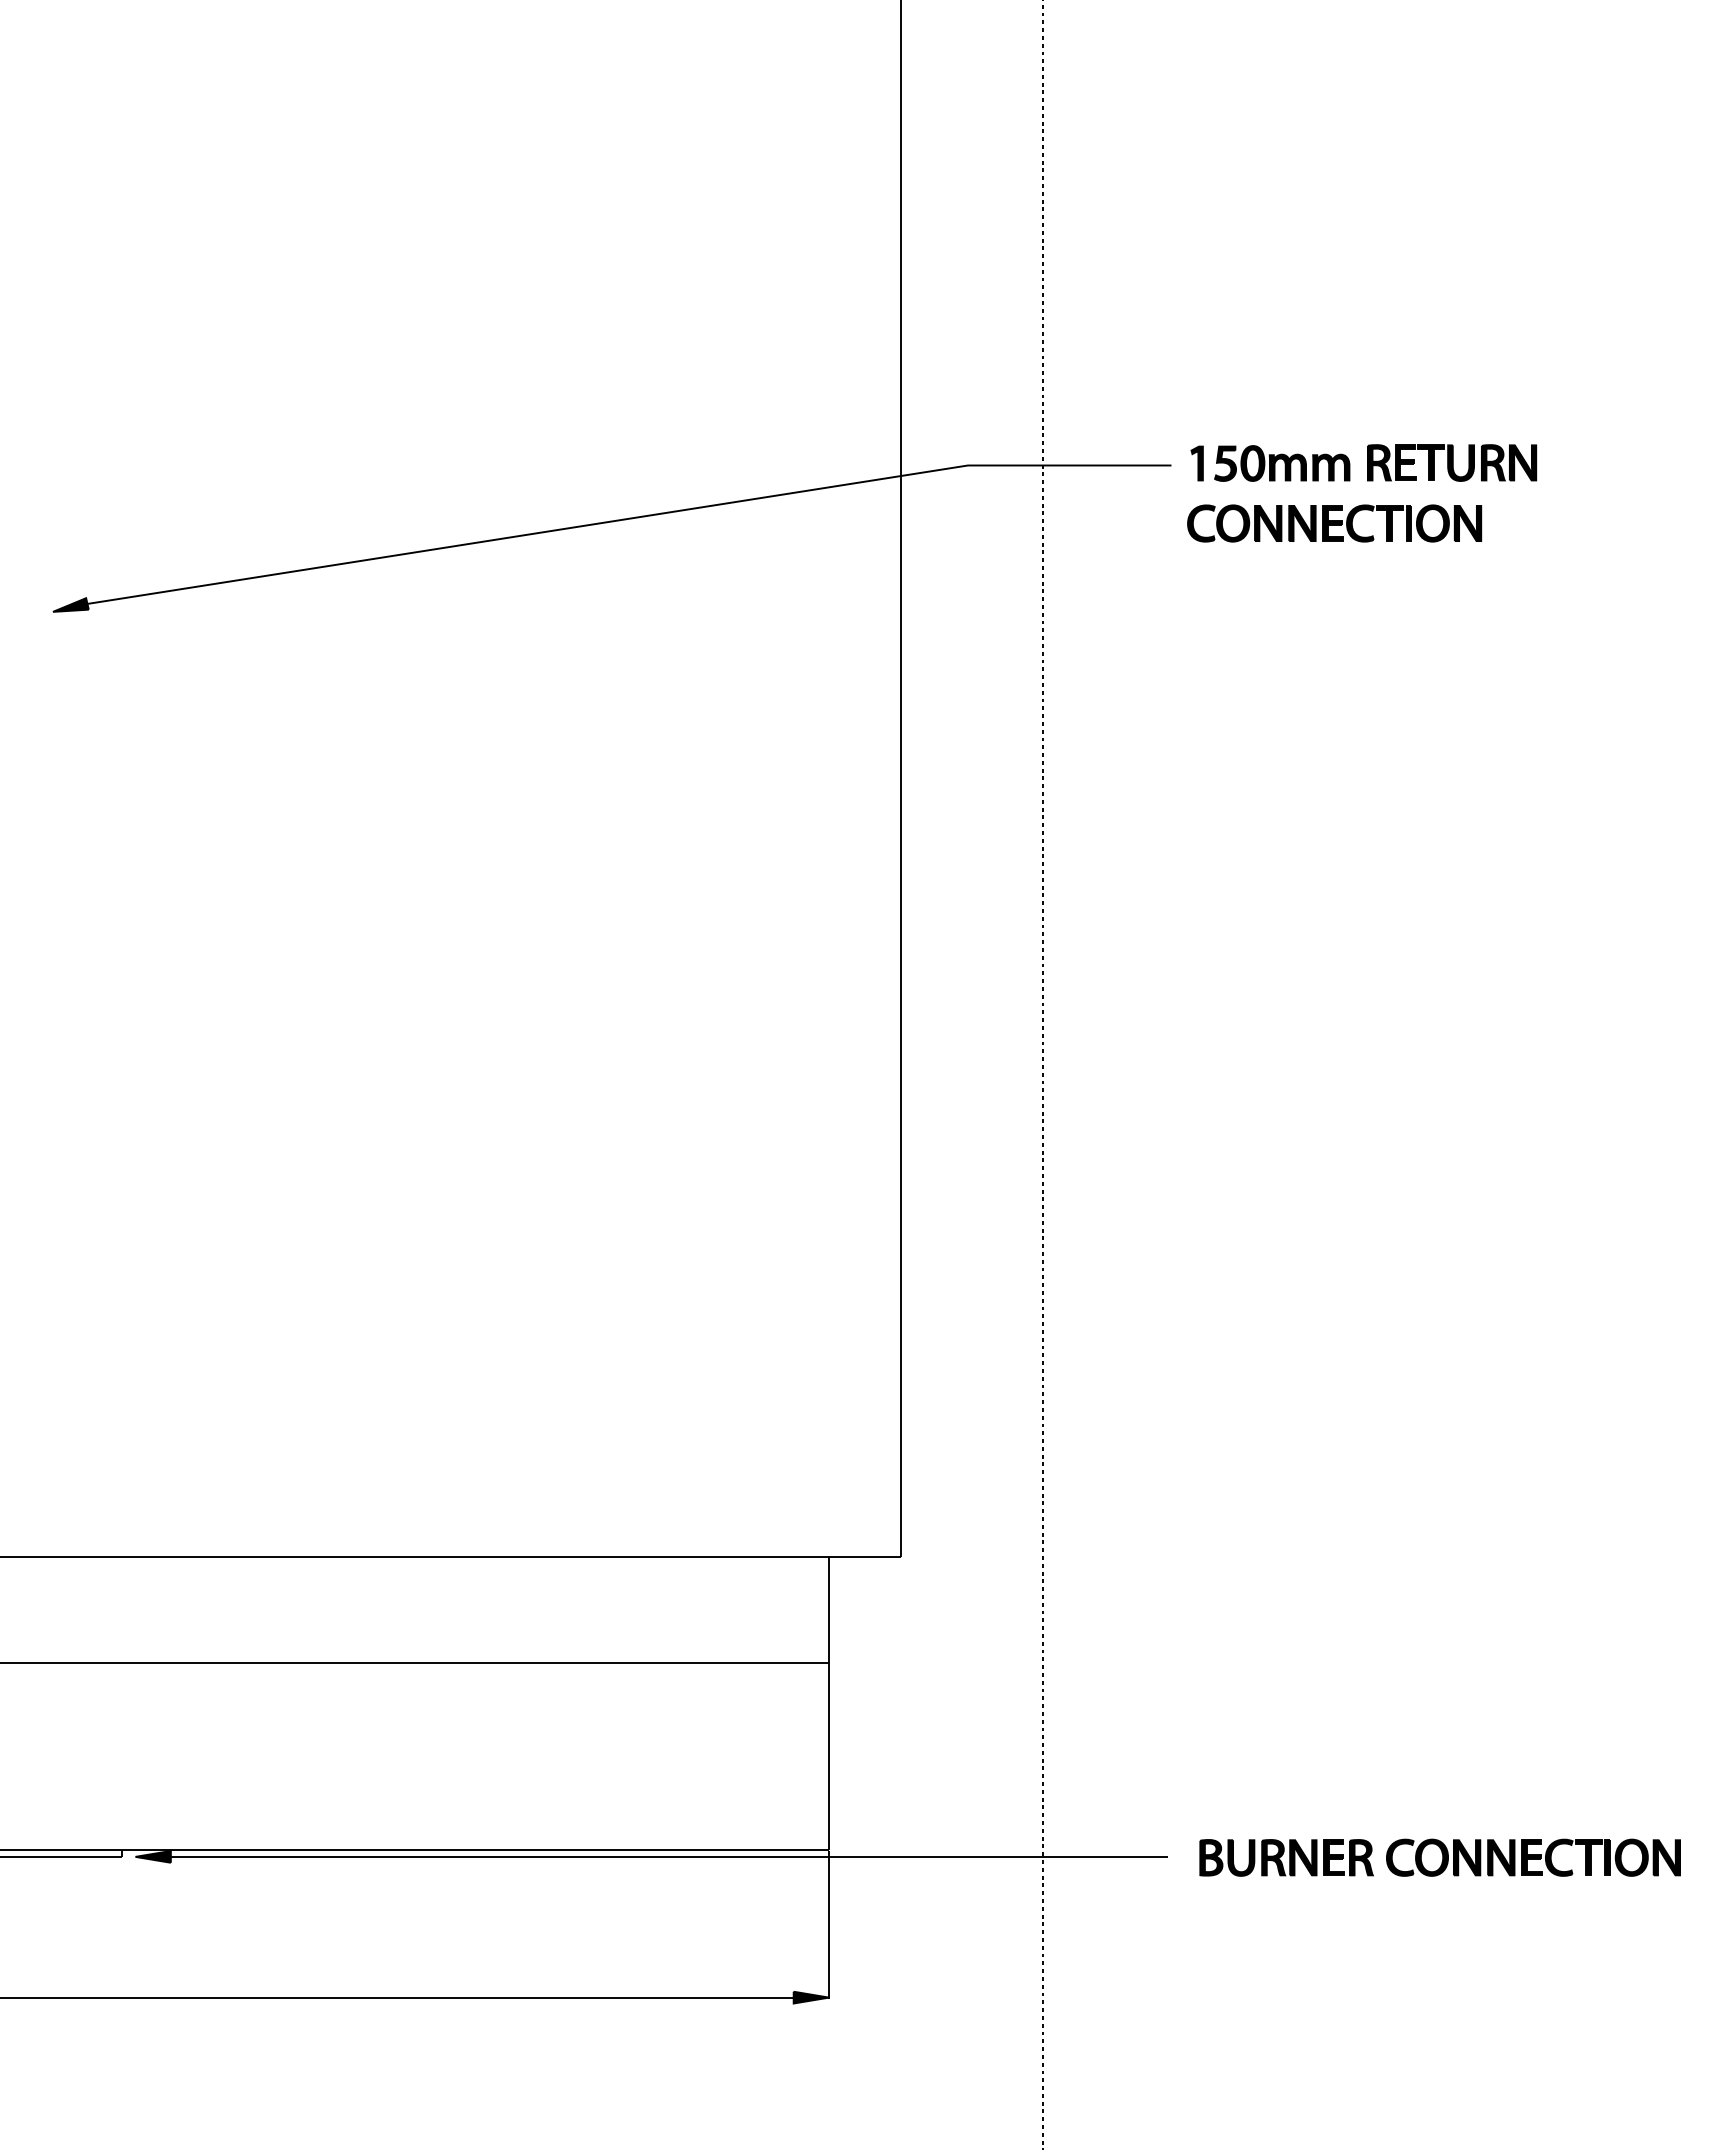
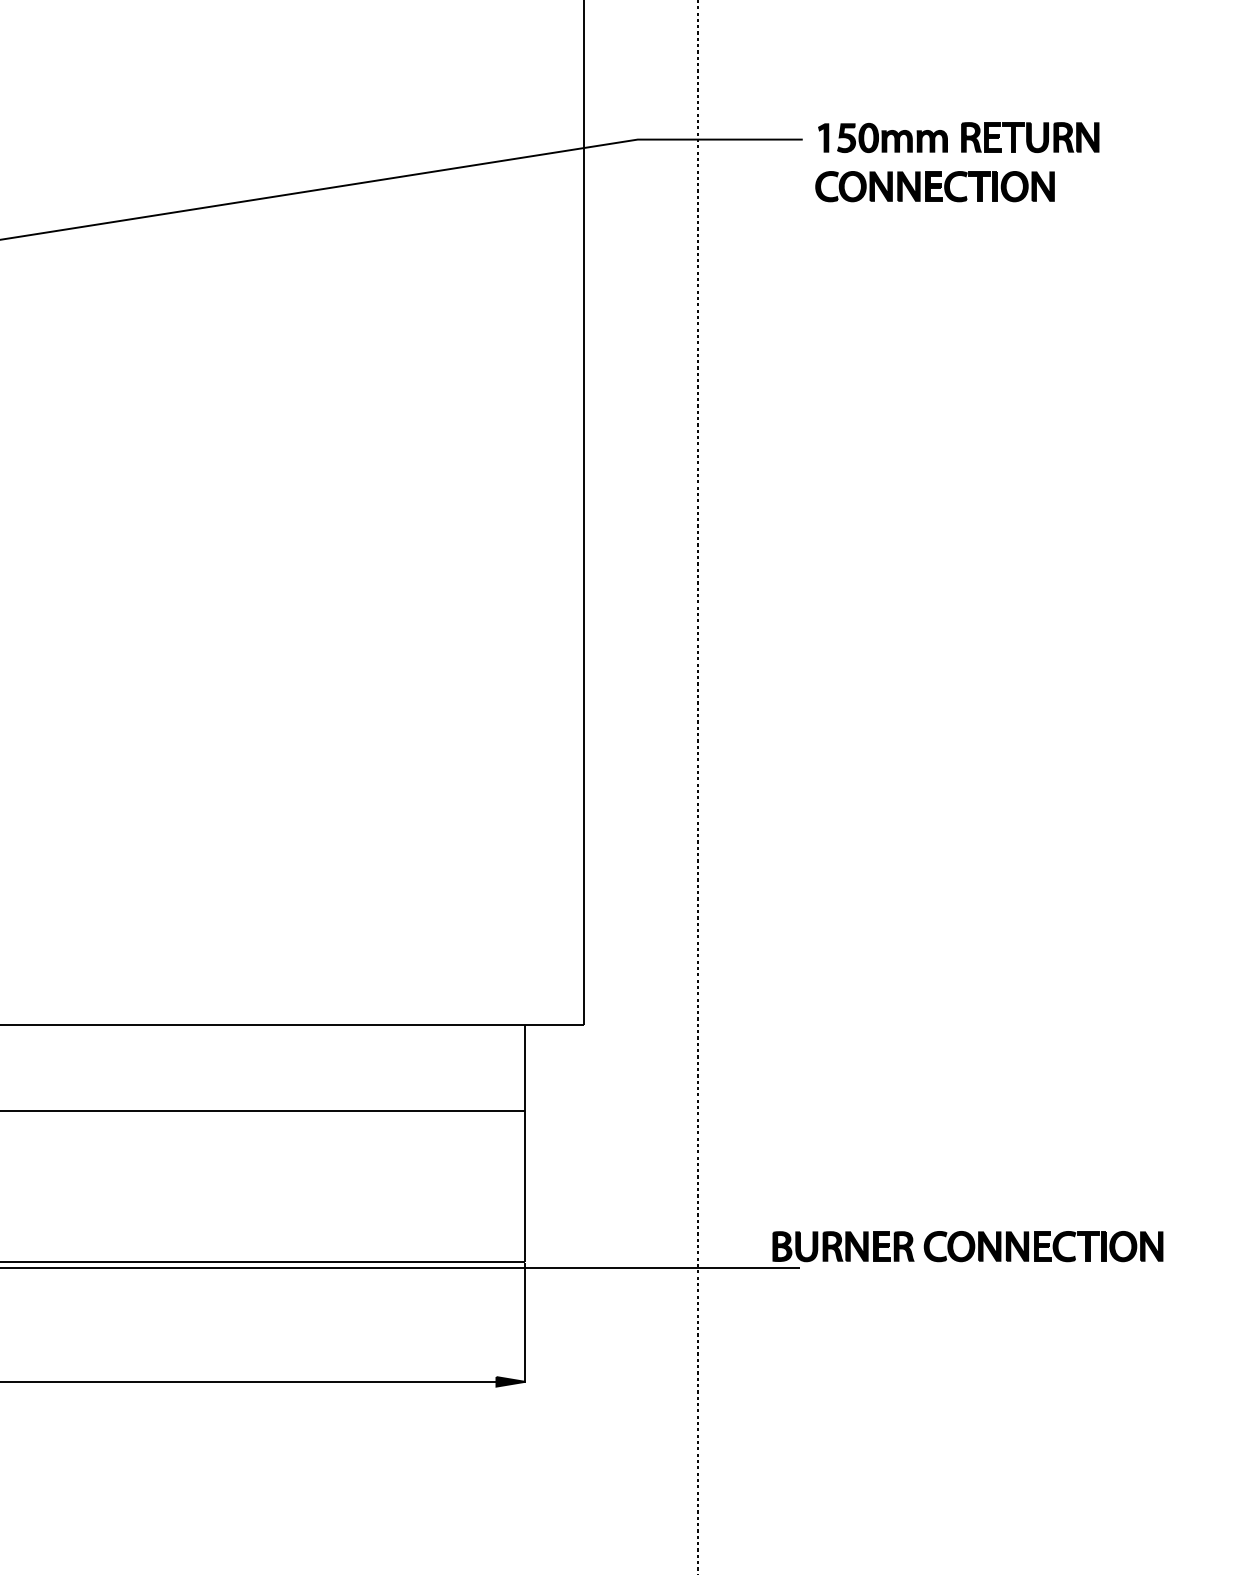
part: (1439, 1857) -> (967, 1246), moved

